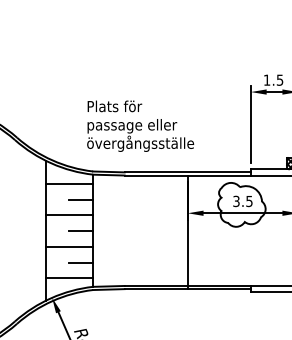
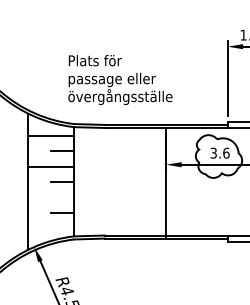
text: (249, 201) -> (226, 153), 3.5 -> 3.6
line: (69, 246) -> (51, 197), removed
line: (69, 278) -> (51, 228), removed

